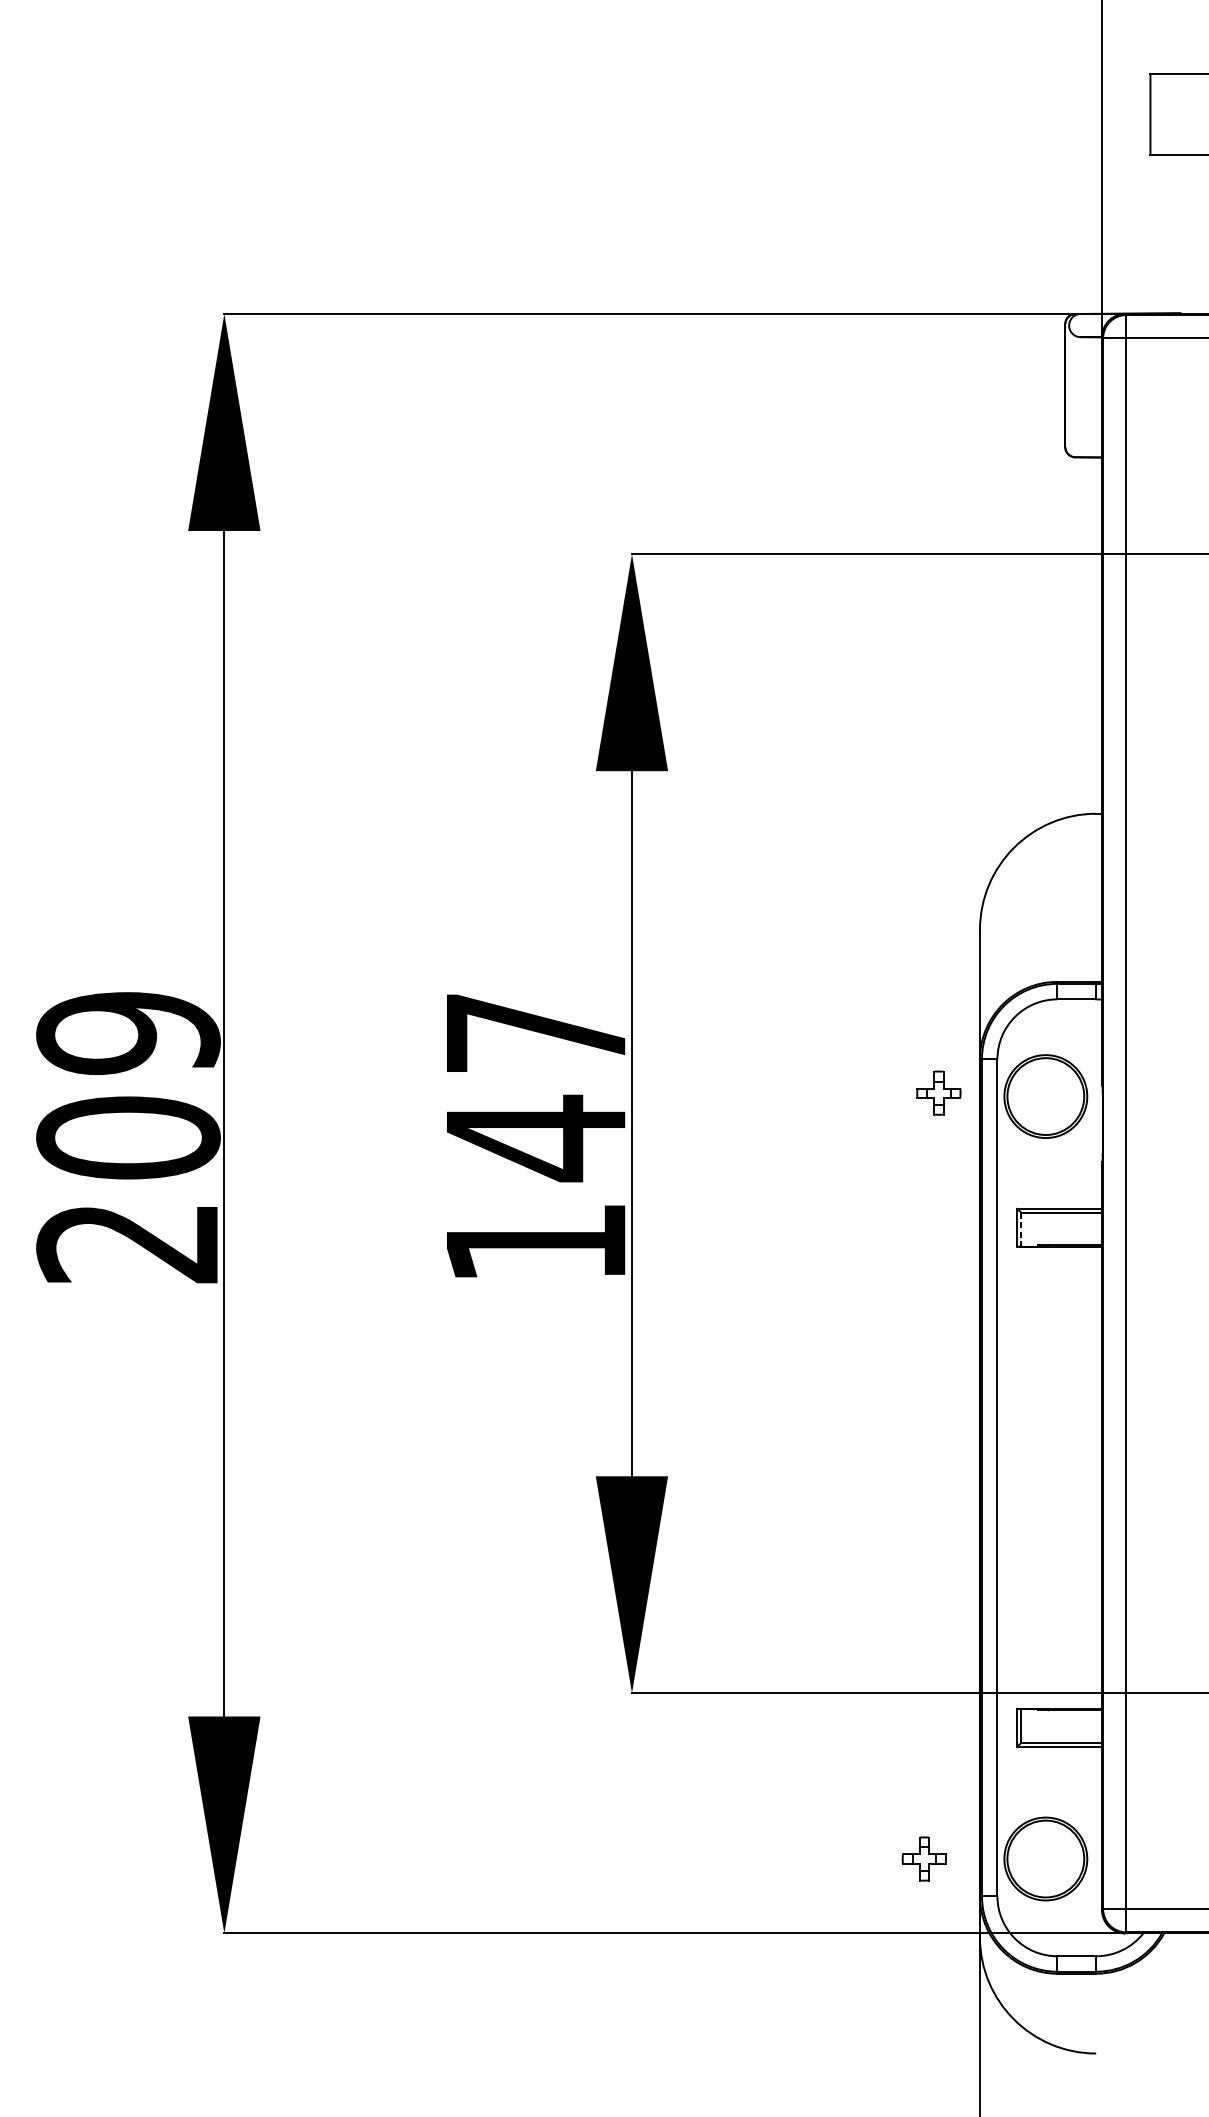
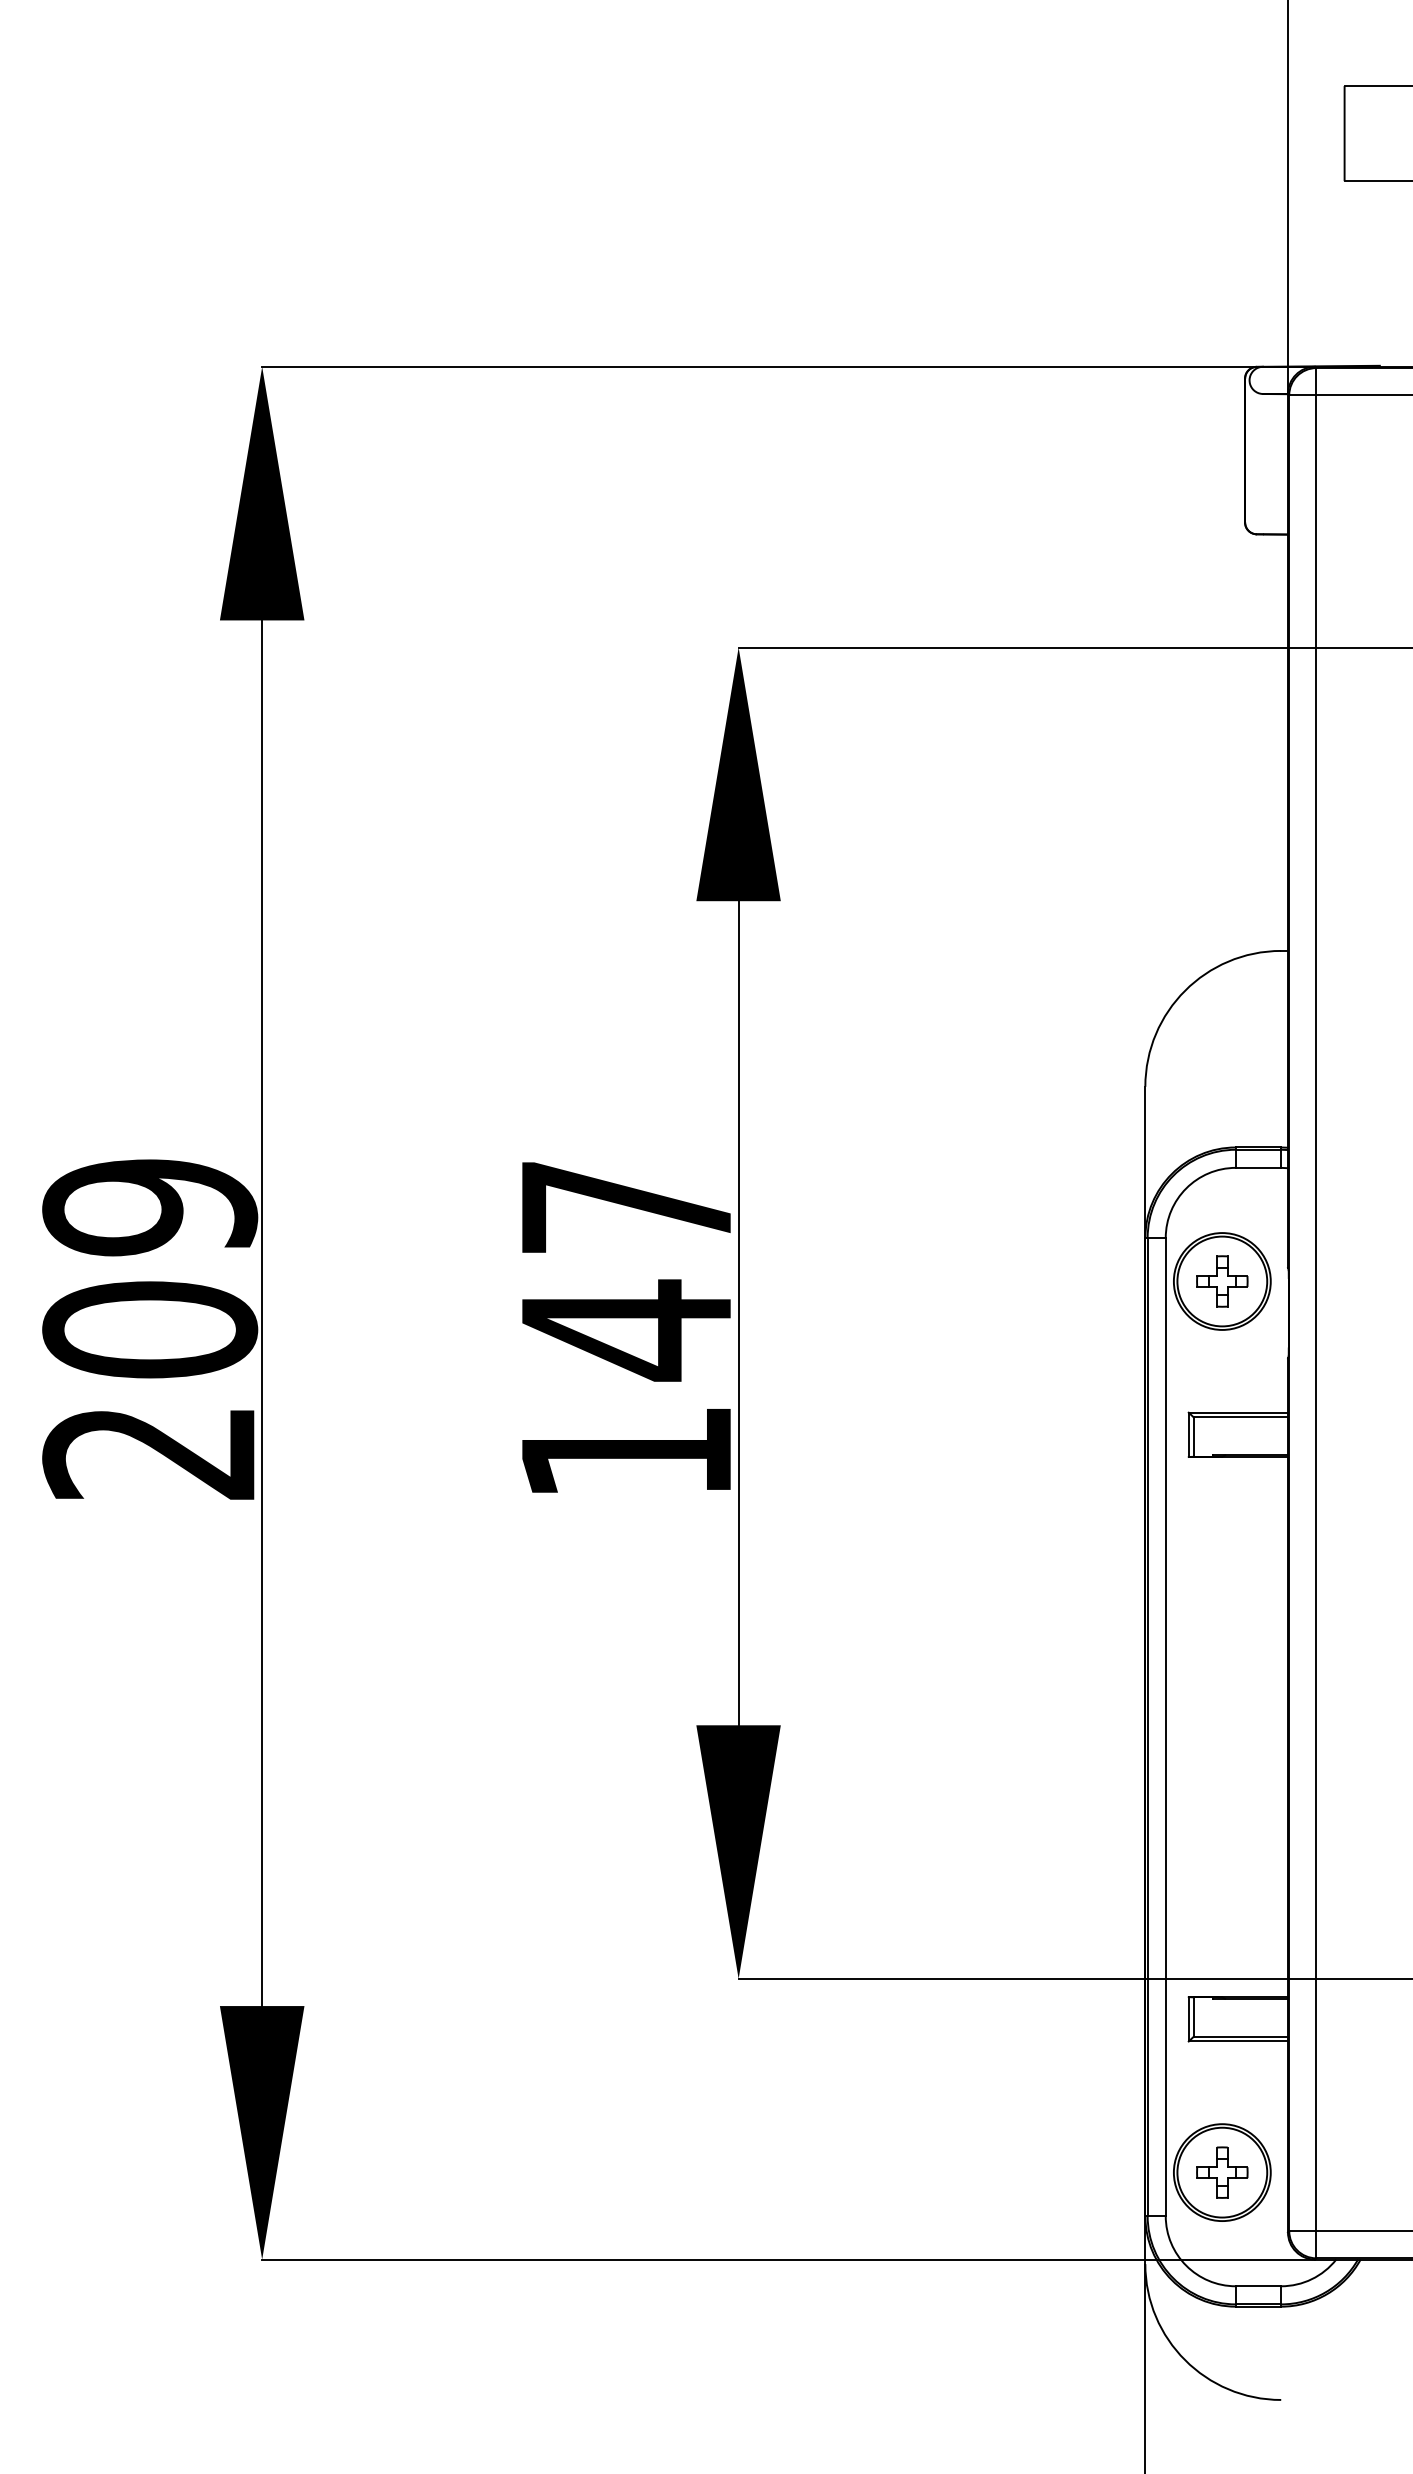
part: (939, 1093) -> (1222, 1281), moved
line: (1021, 1230) -> (1193, 1437), dashed -> solid
part: (924, 1858) -> (1222, 2172), moved

